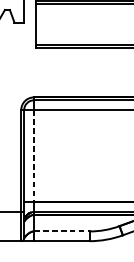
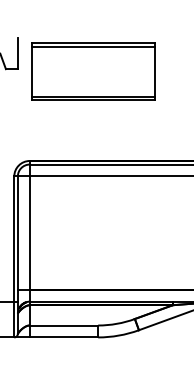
line: (33, 156) -> (29, 233), dashed -> solid
line: (62, 231) -> (64, 325), dashed -> solid

